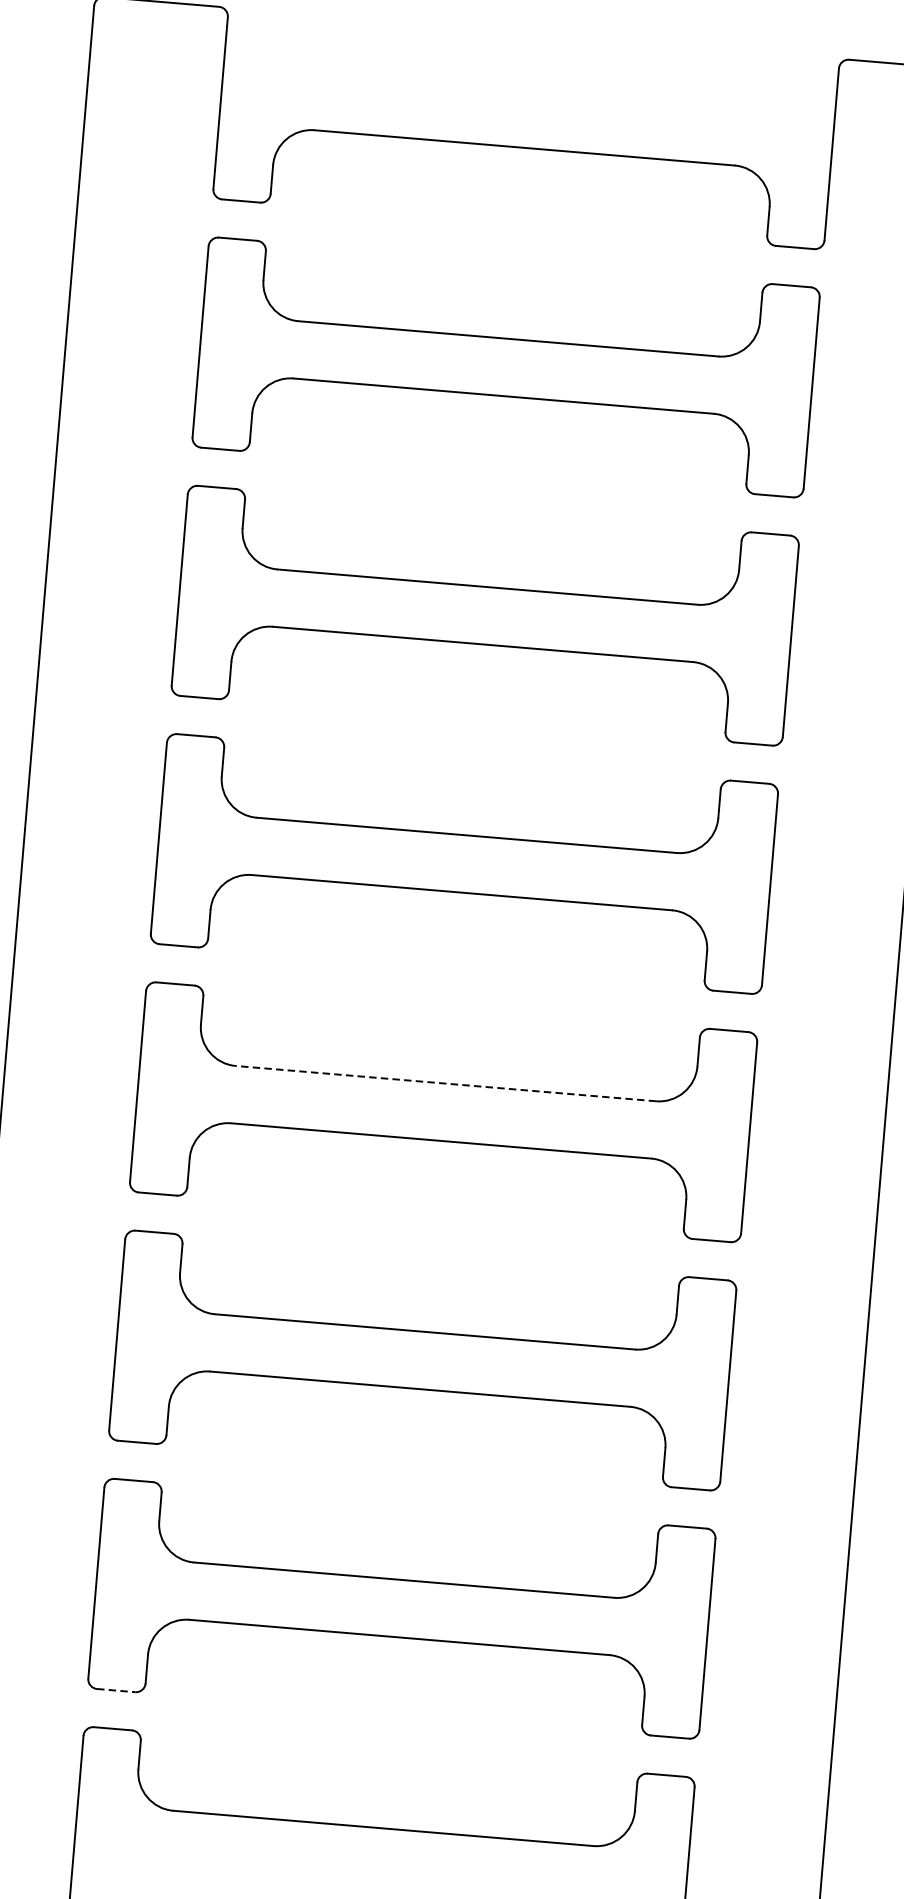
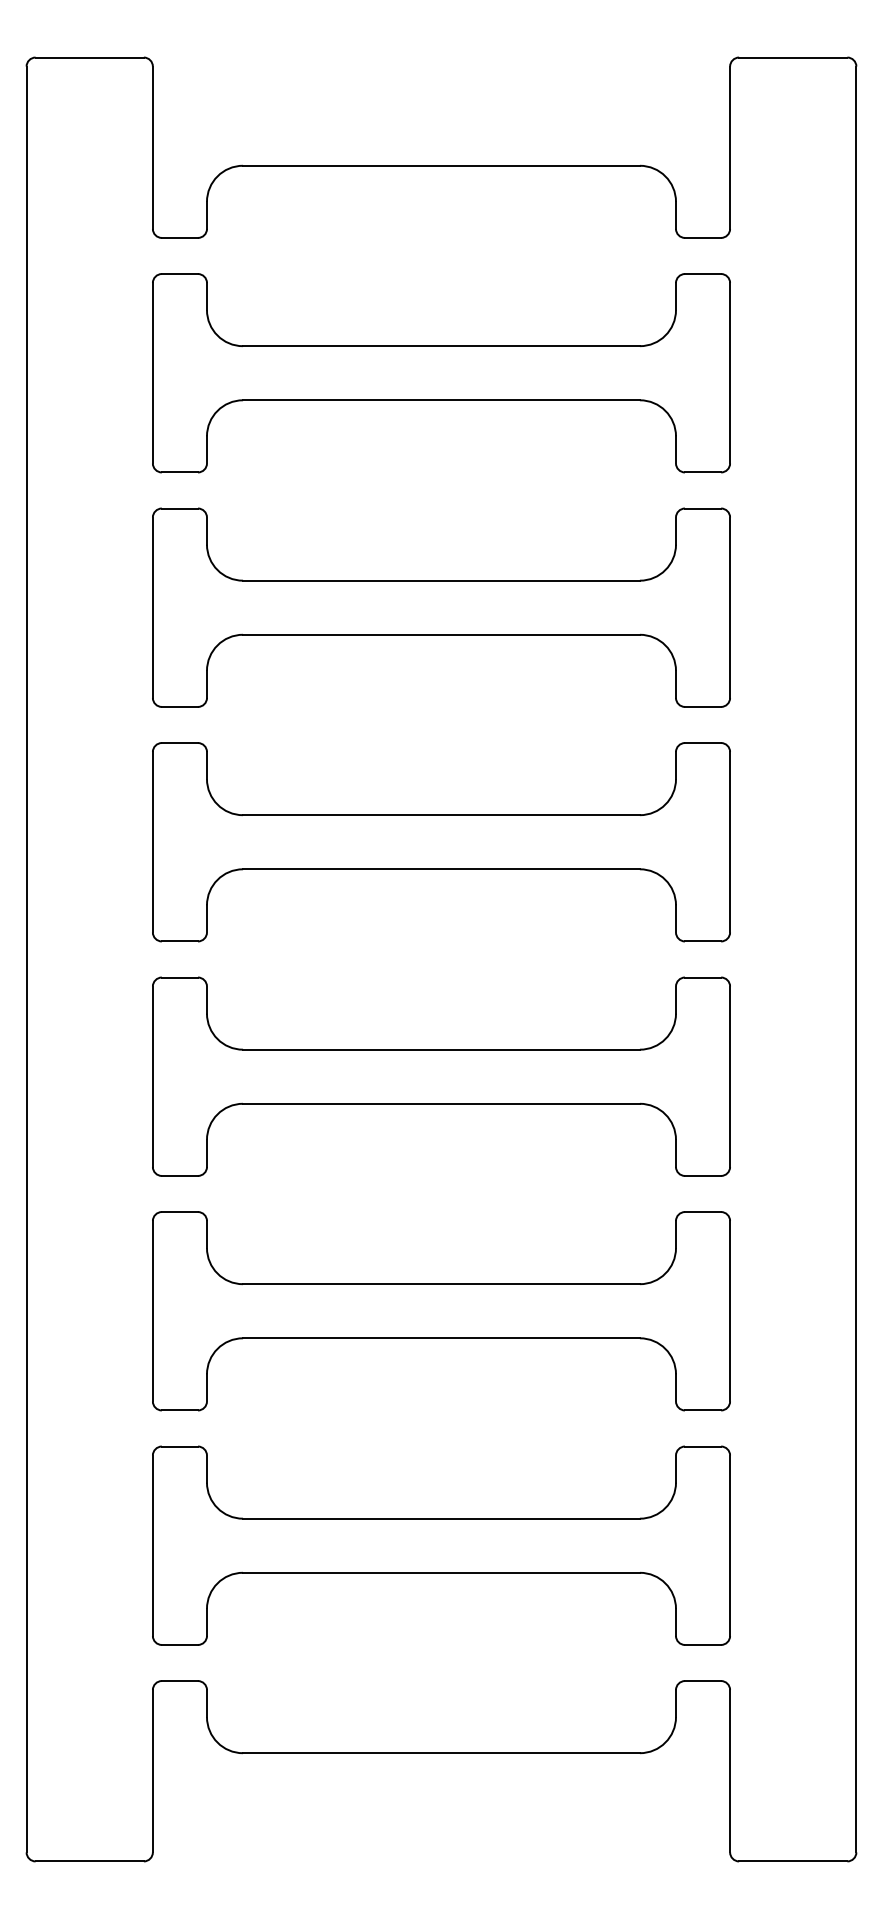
line: (446, 1083) -> (441, 1049), dashed -> solid
line: (116, 1690) -> (180, 1644), dashed -> solid

